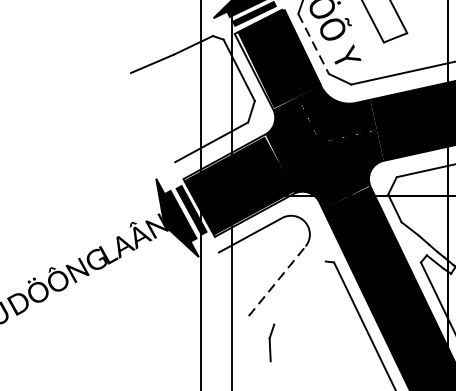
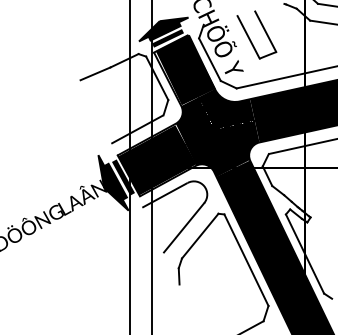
line: (313, 43) -> (209, 59), dashed -> solid
line: (277, 280) -> (184, 227), dashed -> solid
line: (300, 292) -> (200, 235), added

